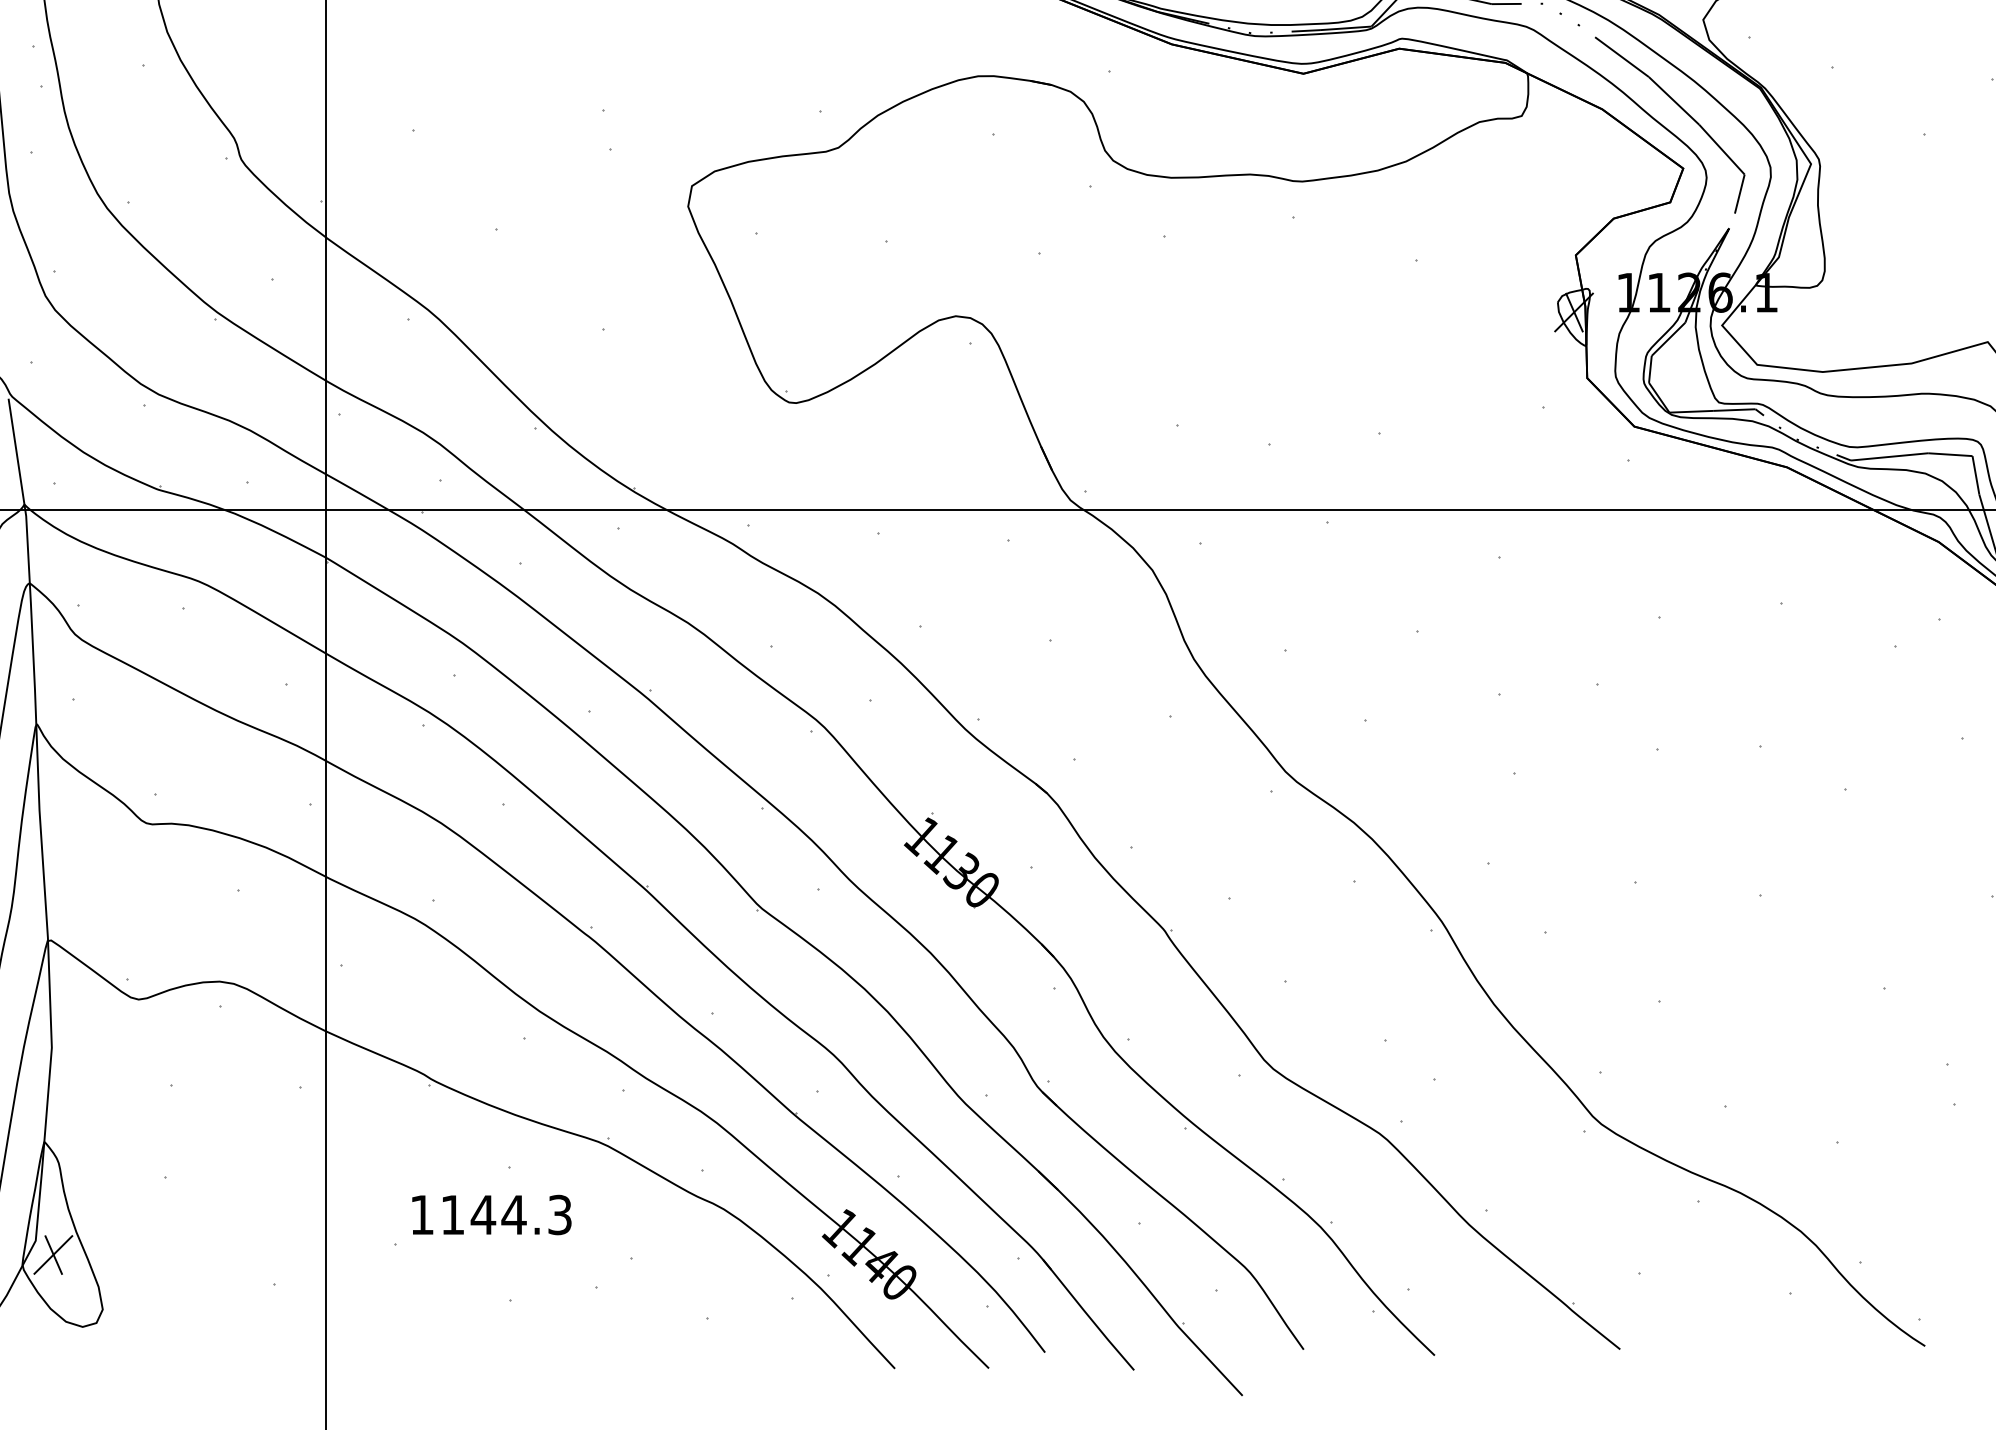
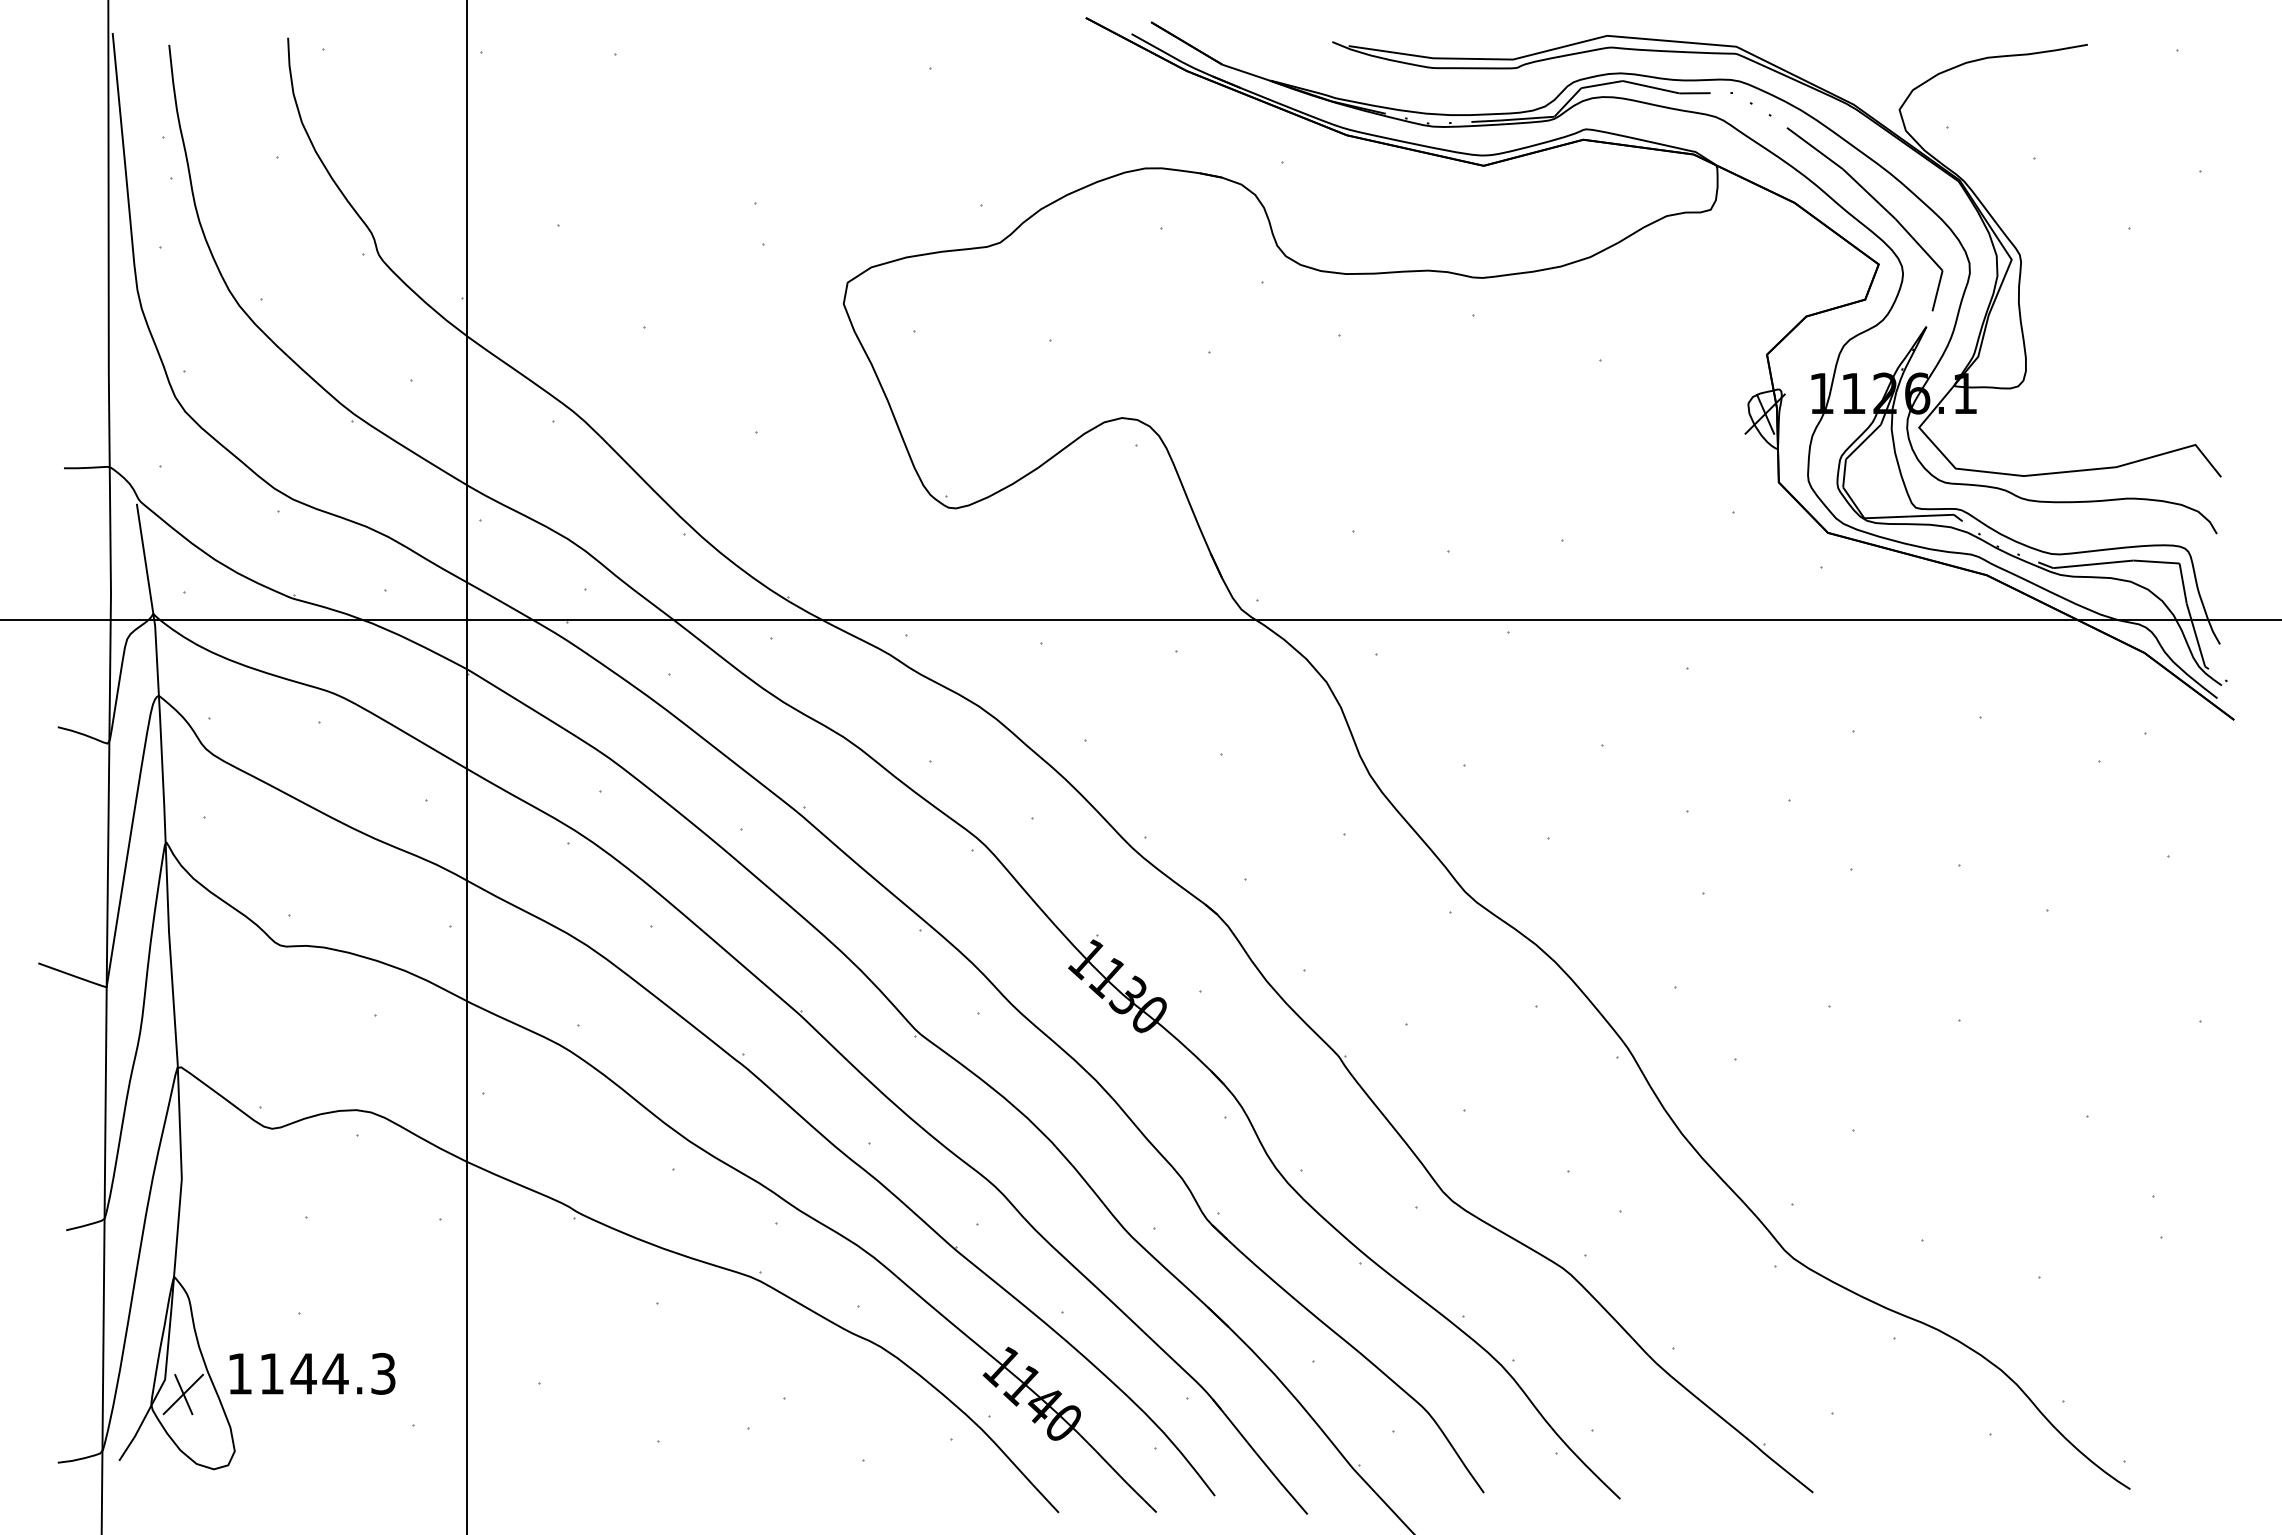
text: (491, 1214) -> (312, 1373), moved

